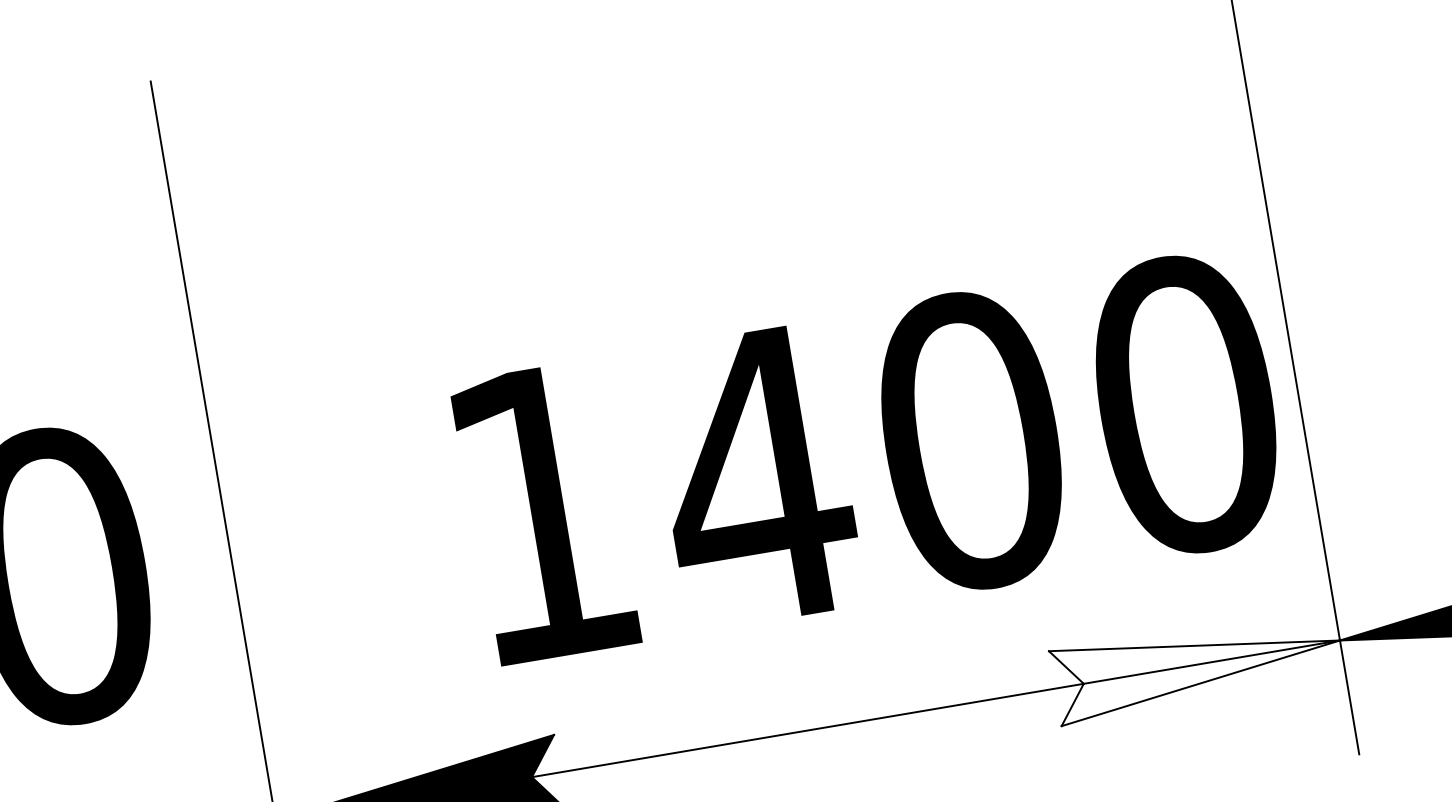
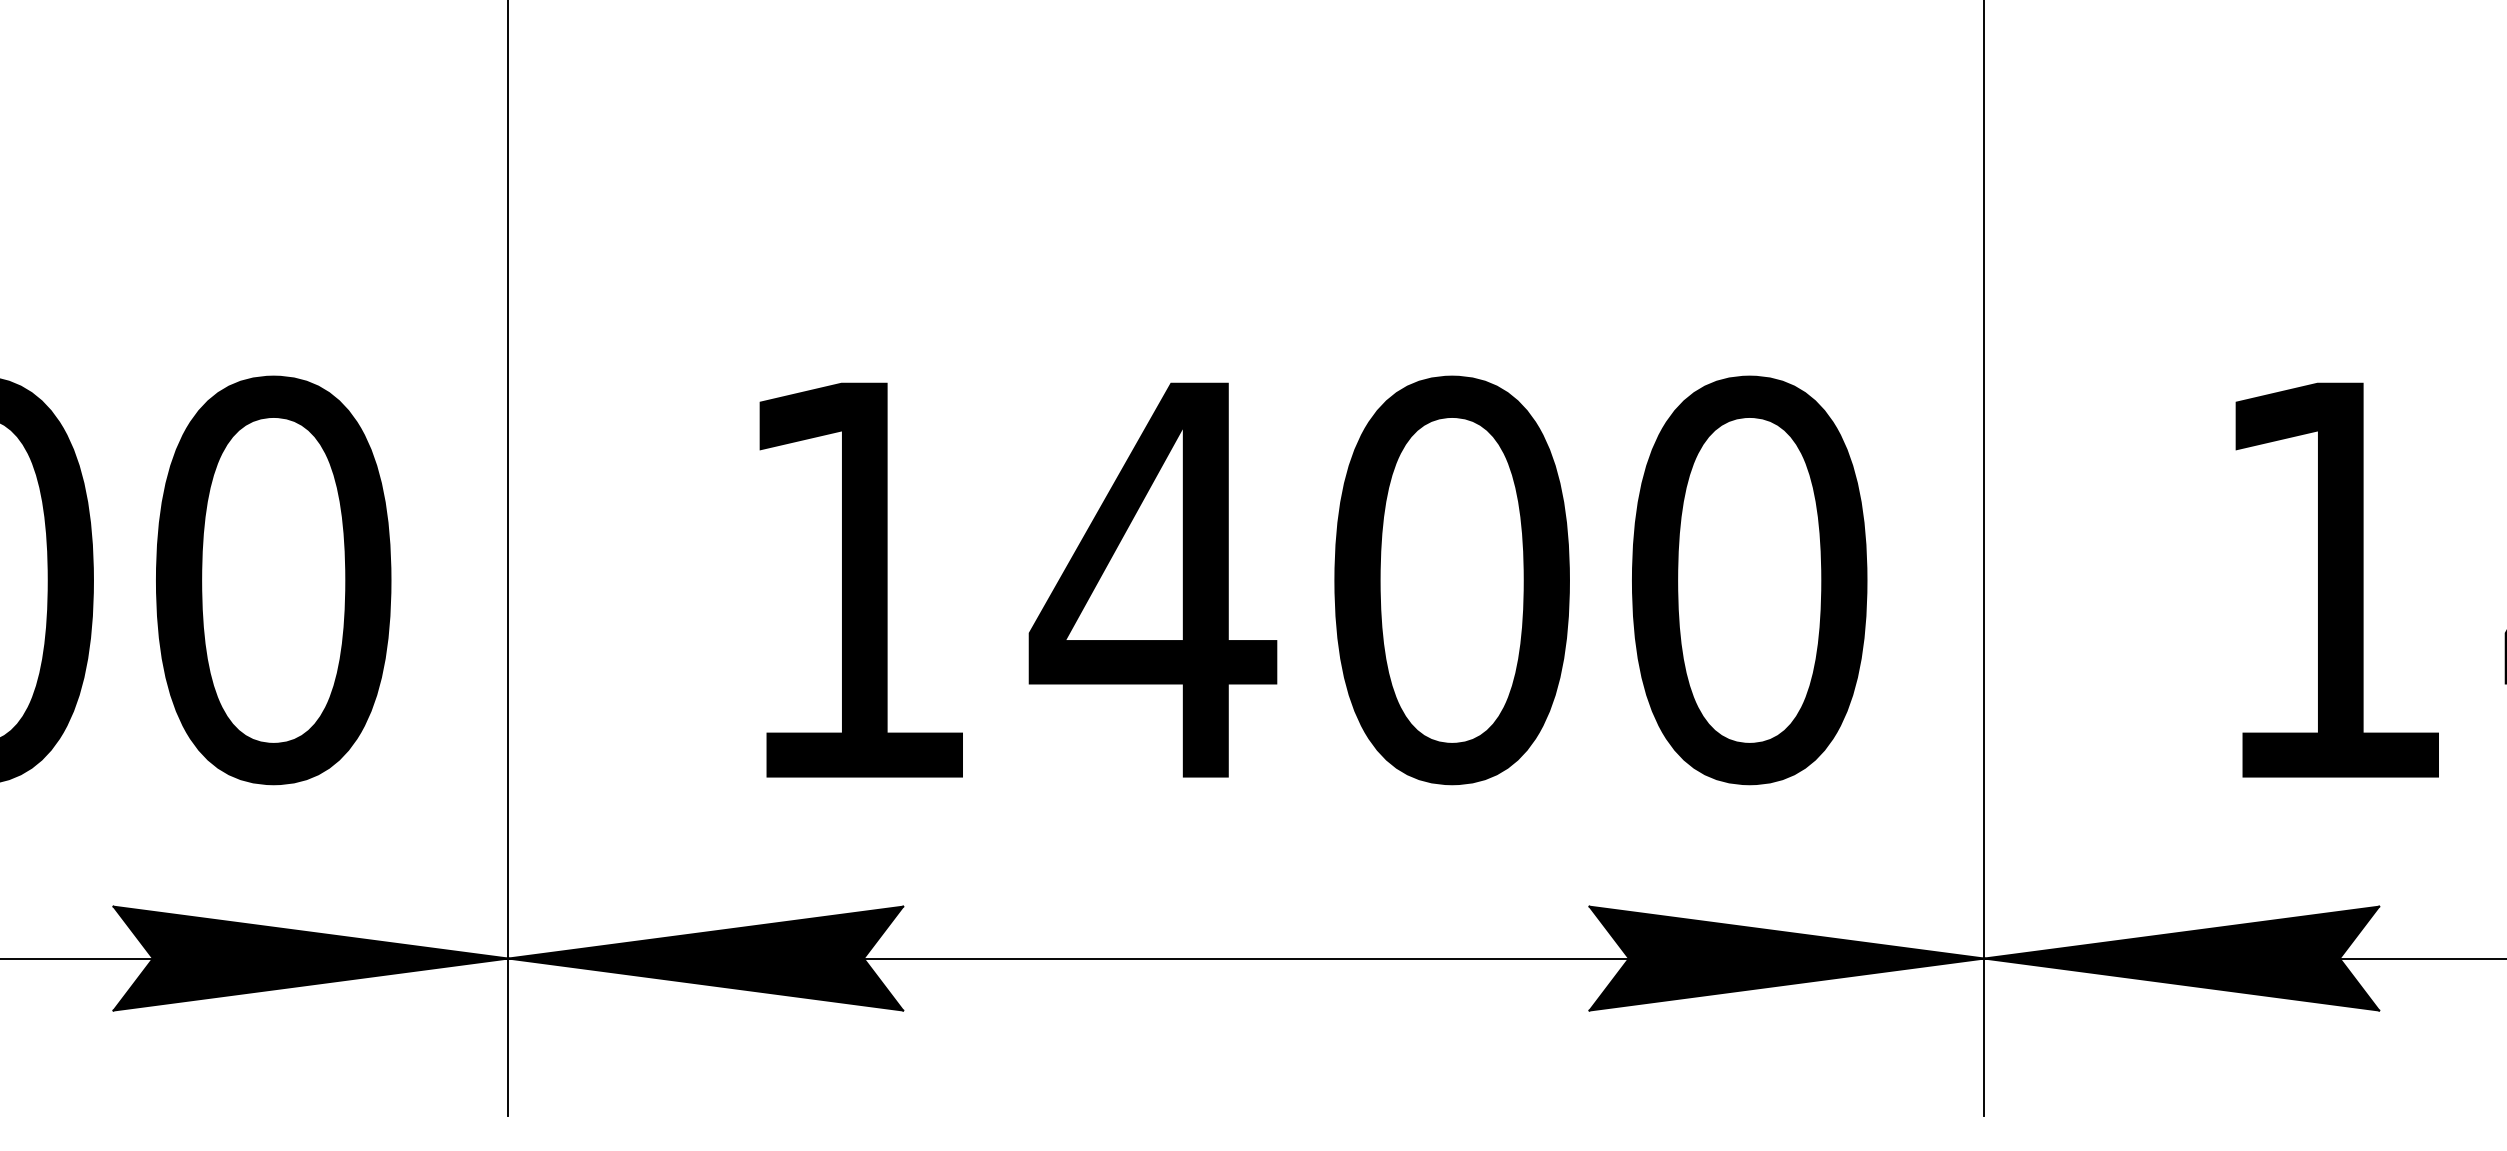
text: (871, 457) -> (1313, 580), moved
fill: (1197, 664) -> (1786, 958), added

